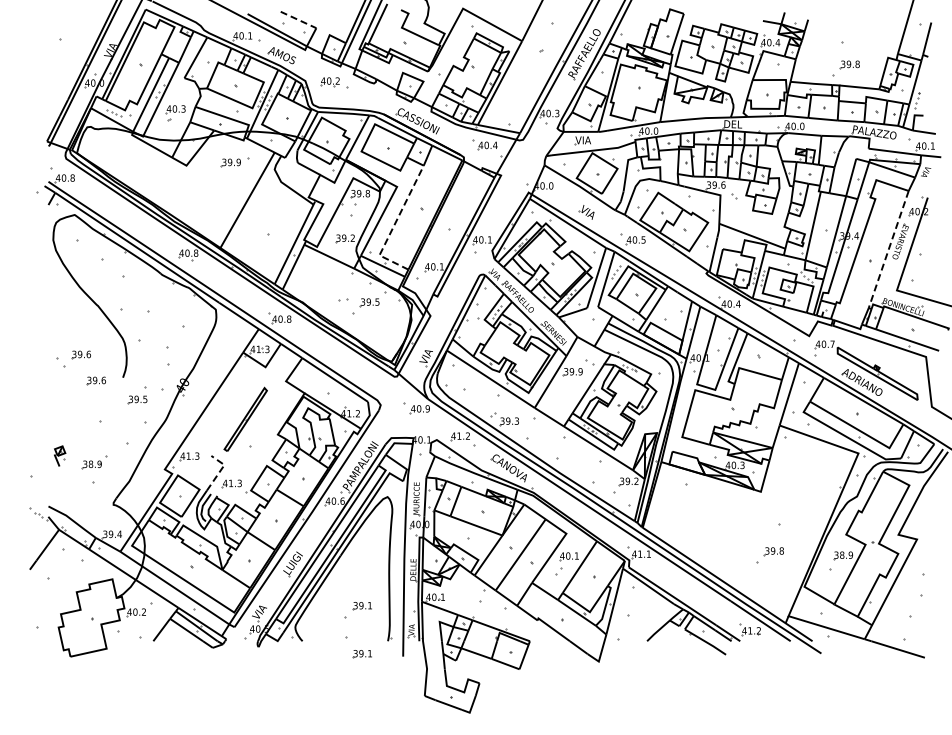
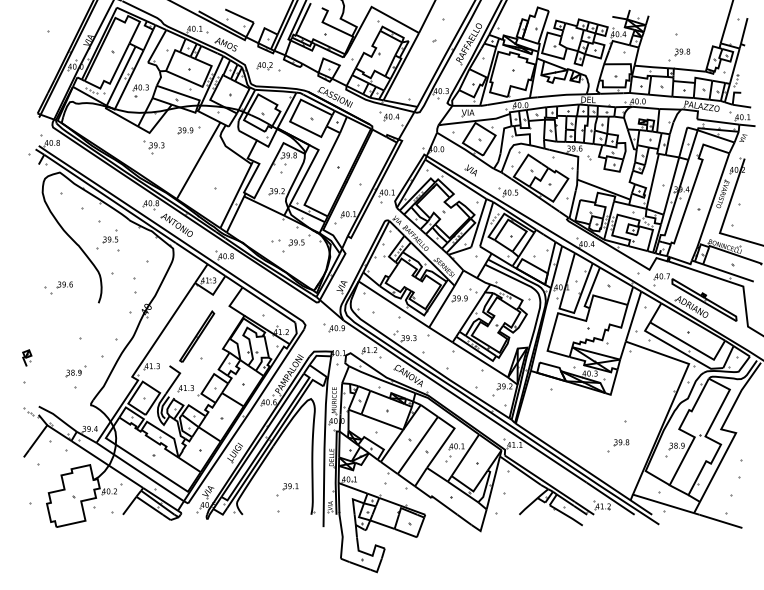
line: (298, 19) -> (239, 15), dashed -> solid
part: (191, 183) -> (153, 147), added
line: (394, 225) -> (316, 181), dashed -> solid
line: (888, 249) -> (713, 200), dashed -> solid
part: (220, 280) -> (176, 225), added
part: (95, 380) -> (76, 305), removed
part: (137, 395) -> (110, 236), moved
part: (60, 455) -> (27, 357), moved
line: (220, 470) -> (176, 377), dashed -> solid
part: (361, 654) -> (290, 525), removed

